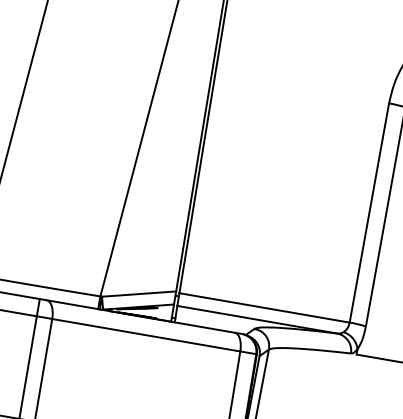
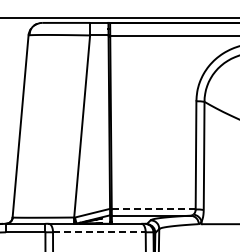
line: (264, 307) -> (153, 209), solid -> dashed
line: (146, 335) -> (99, 232), solid -> dashed

